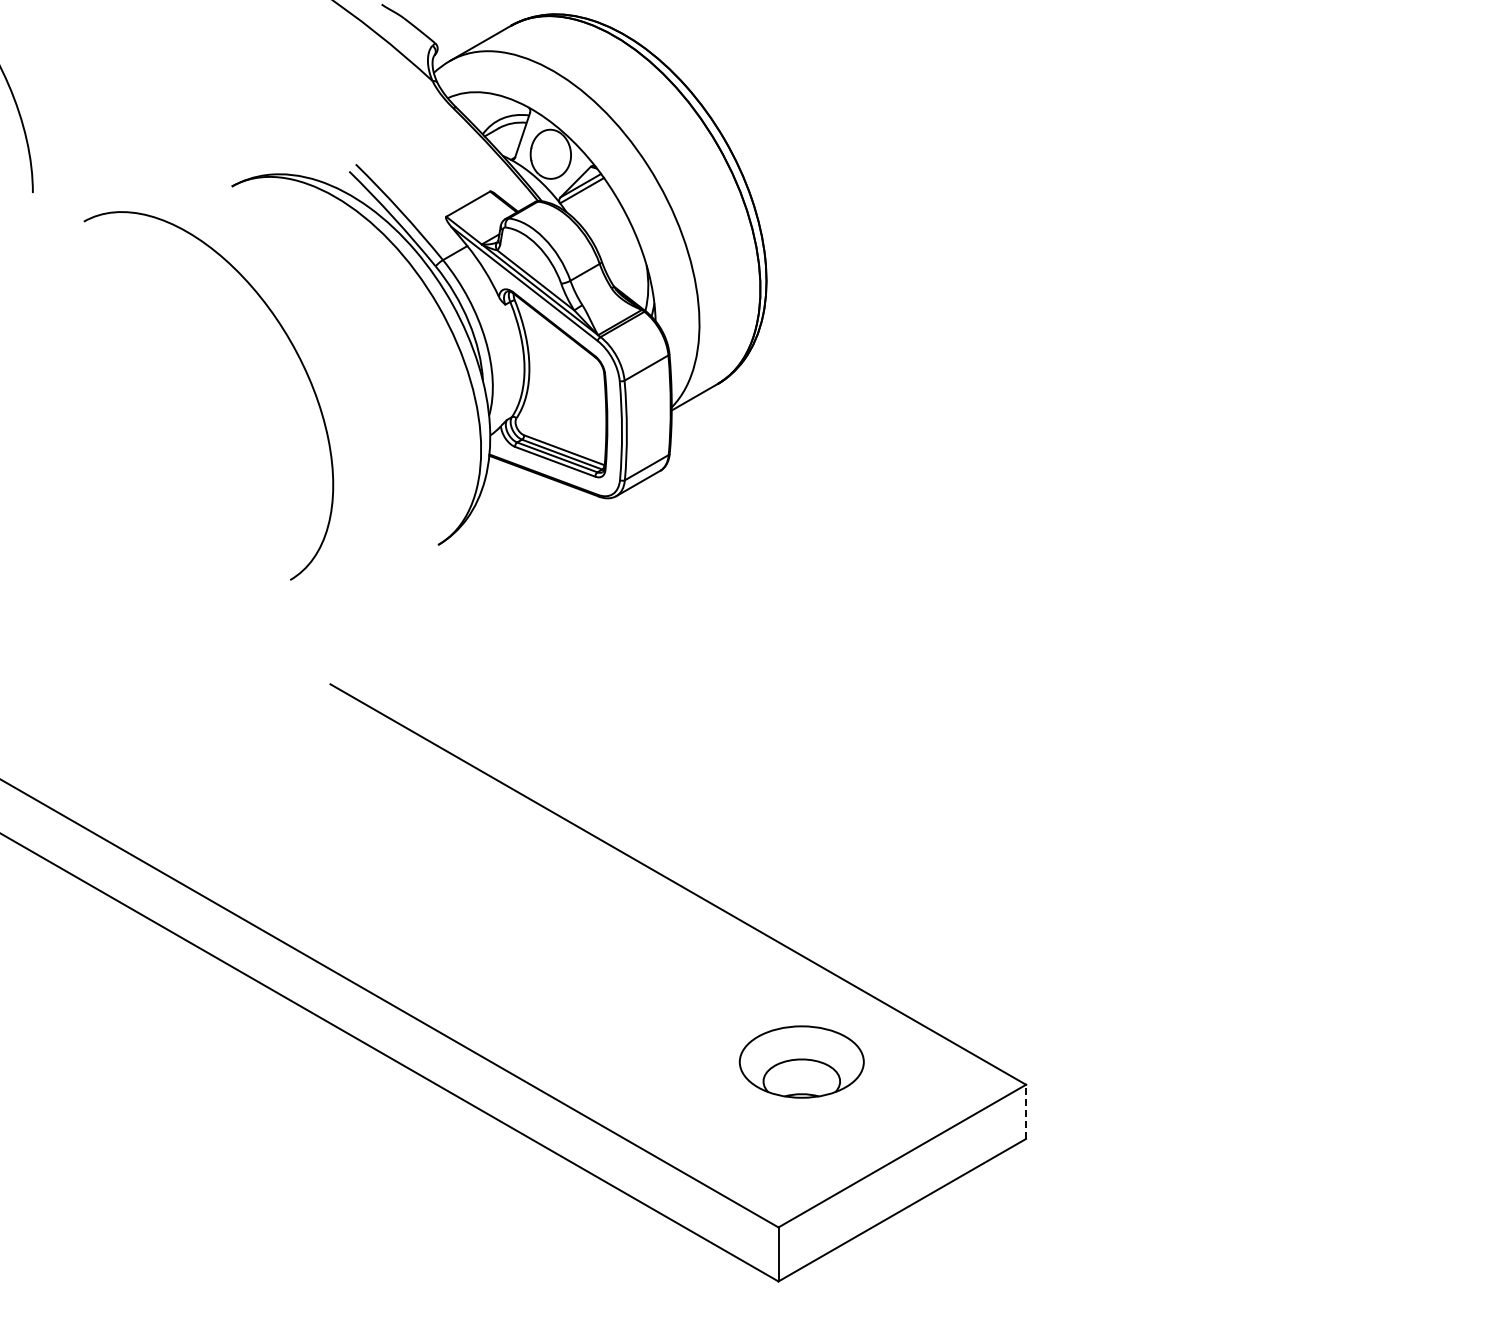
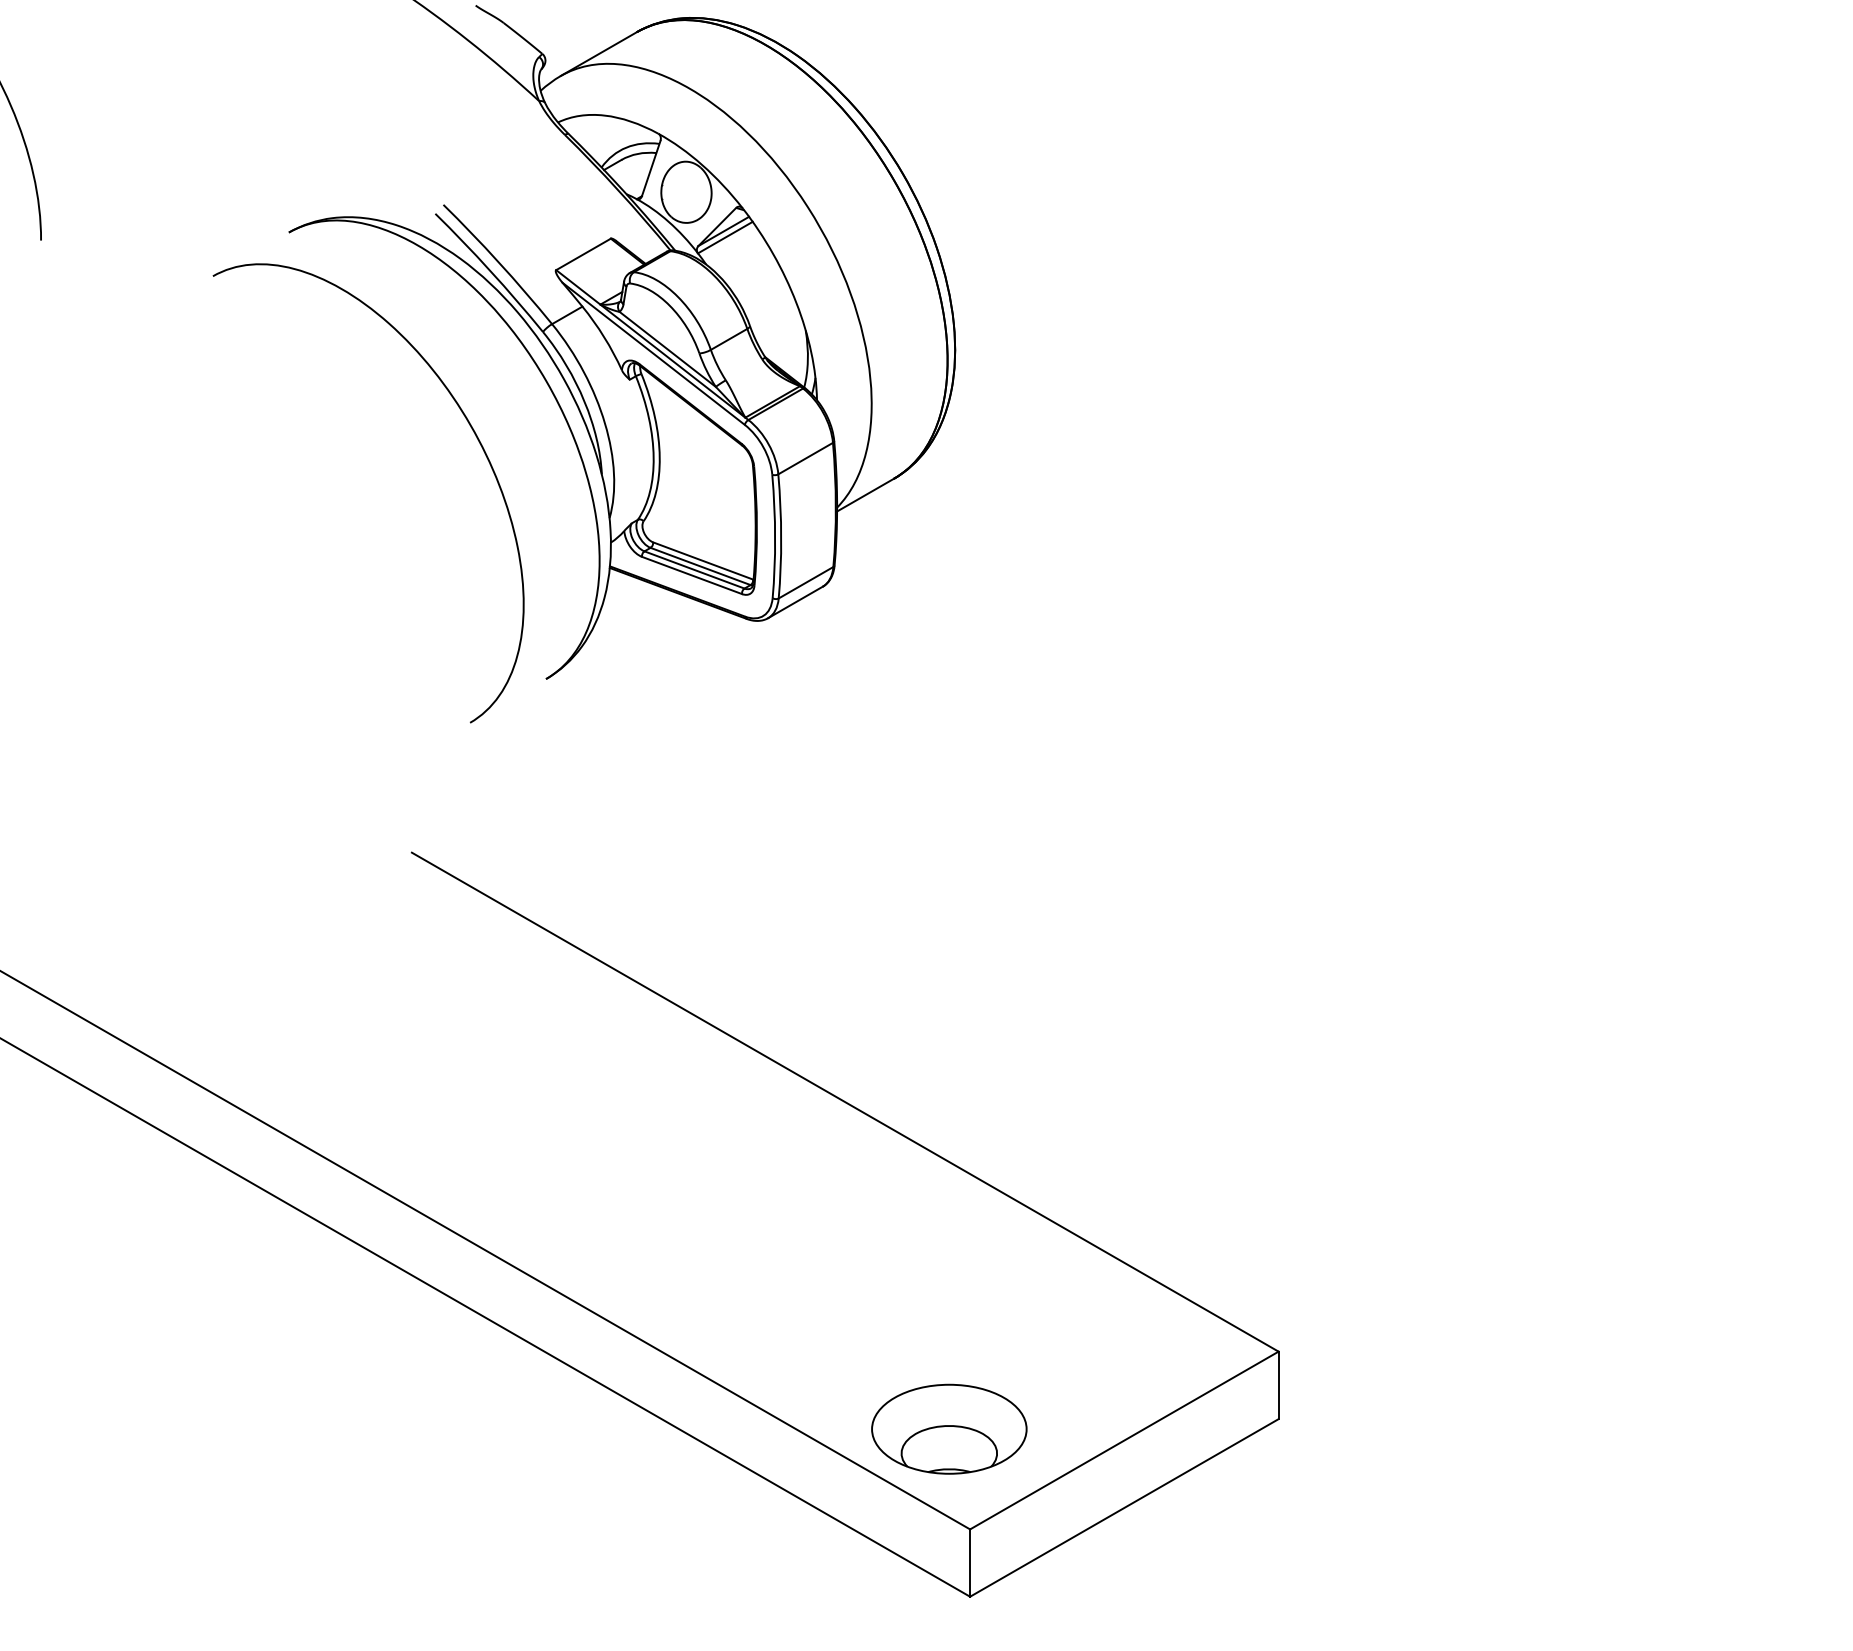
curve: (291, 345) -> (471, 430), moved
part: (801, 1061) -> (948, 1428), moved
line: (1026, 1111) -> (1279, 1384), dashed -> solid

